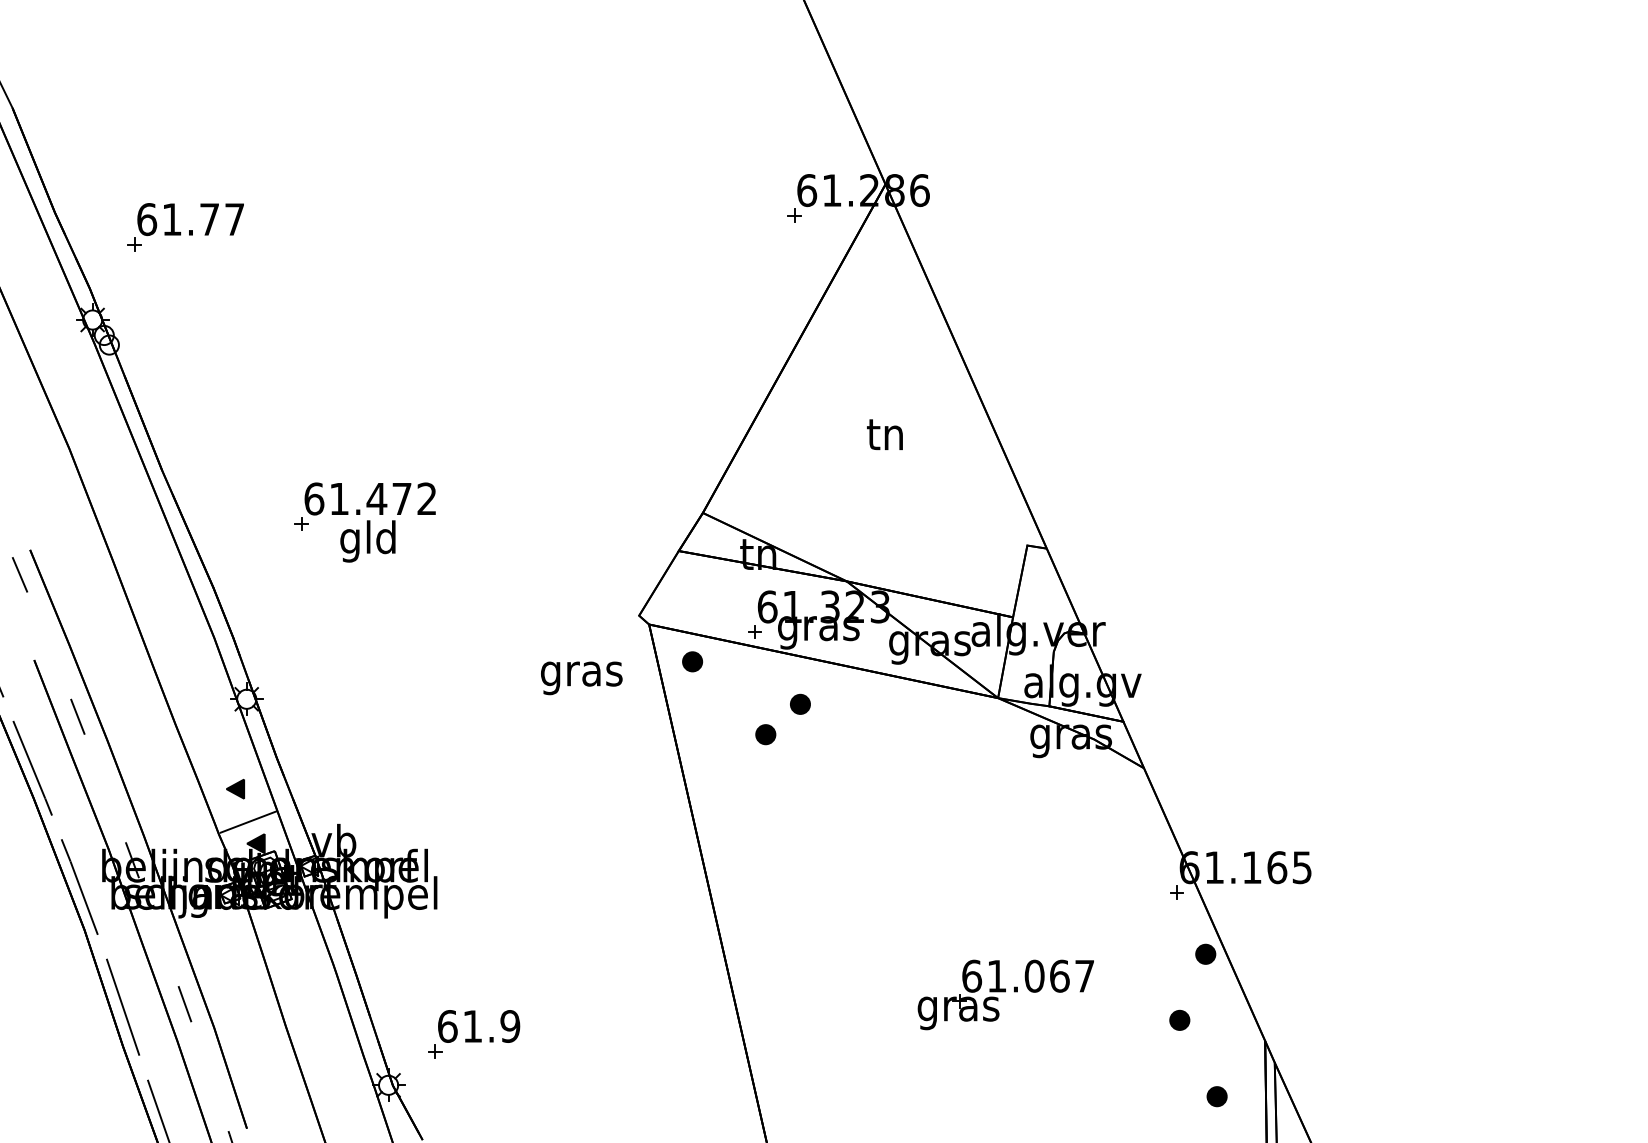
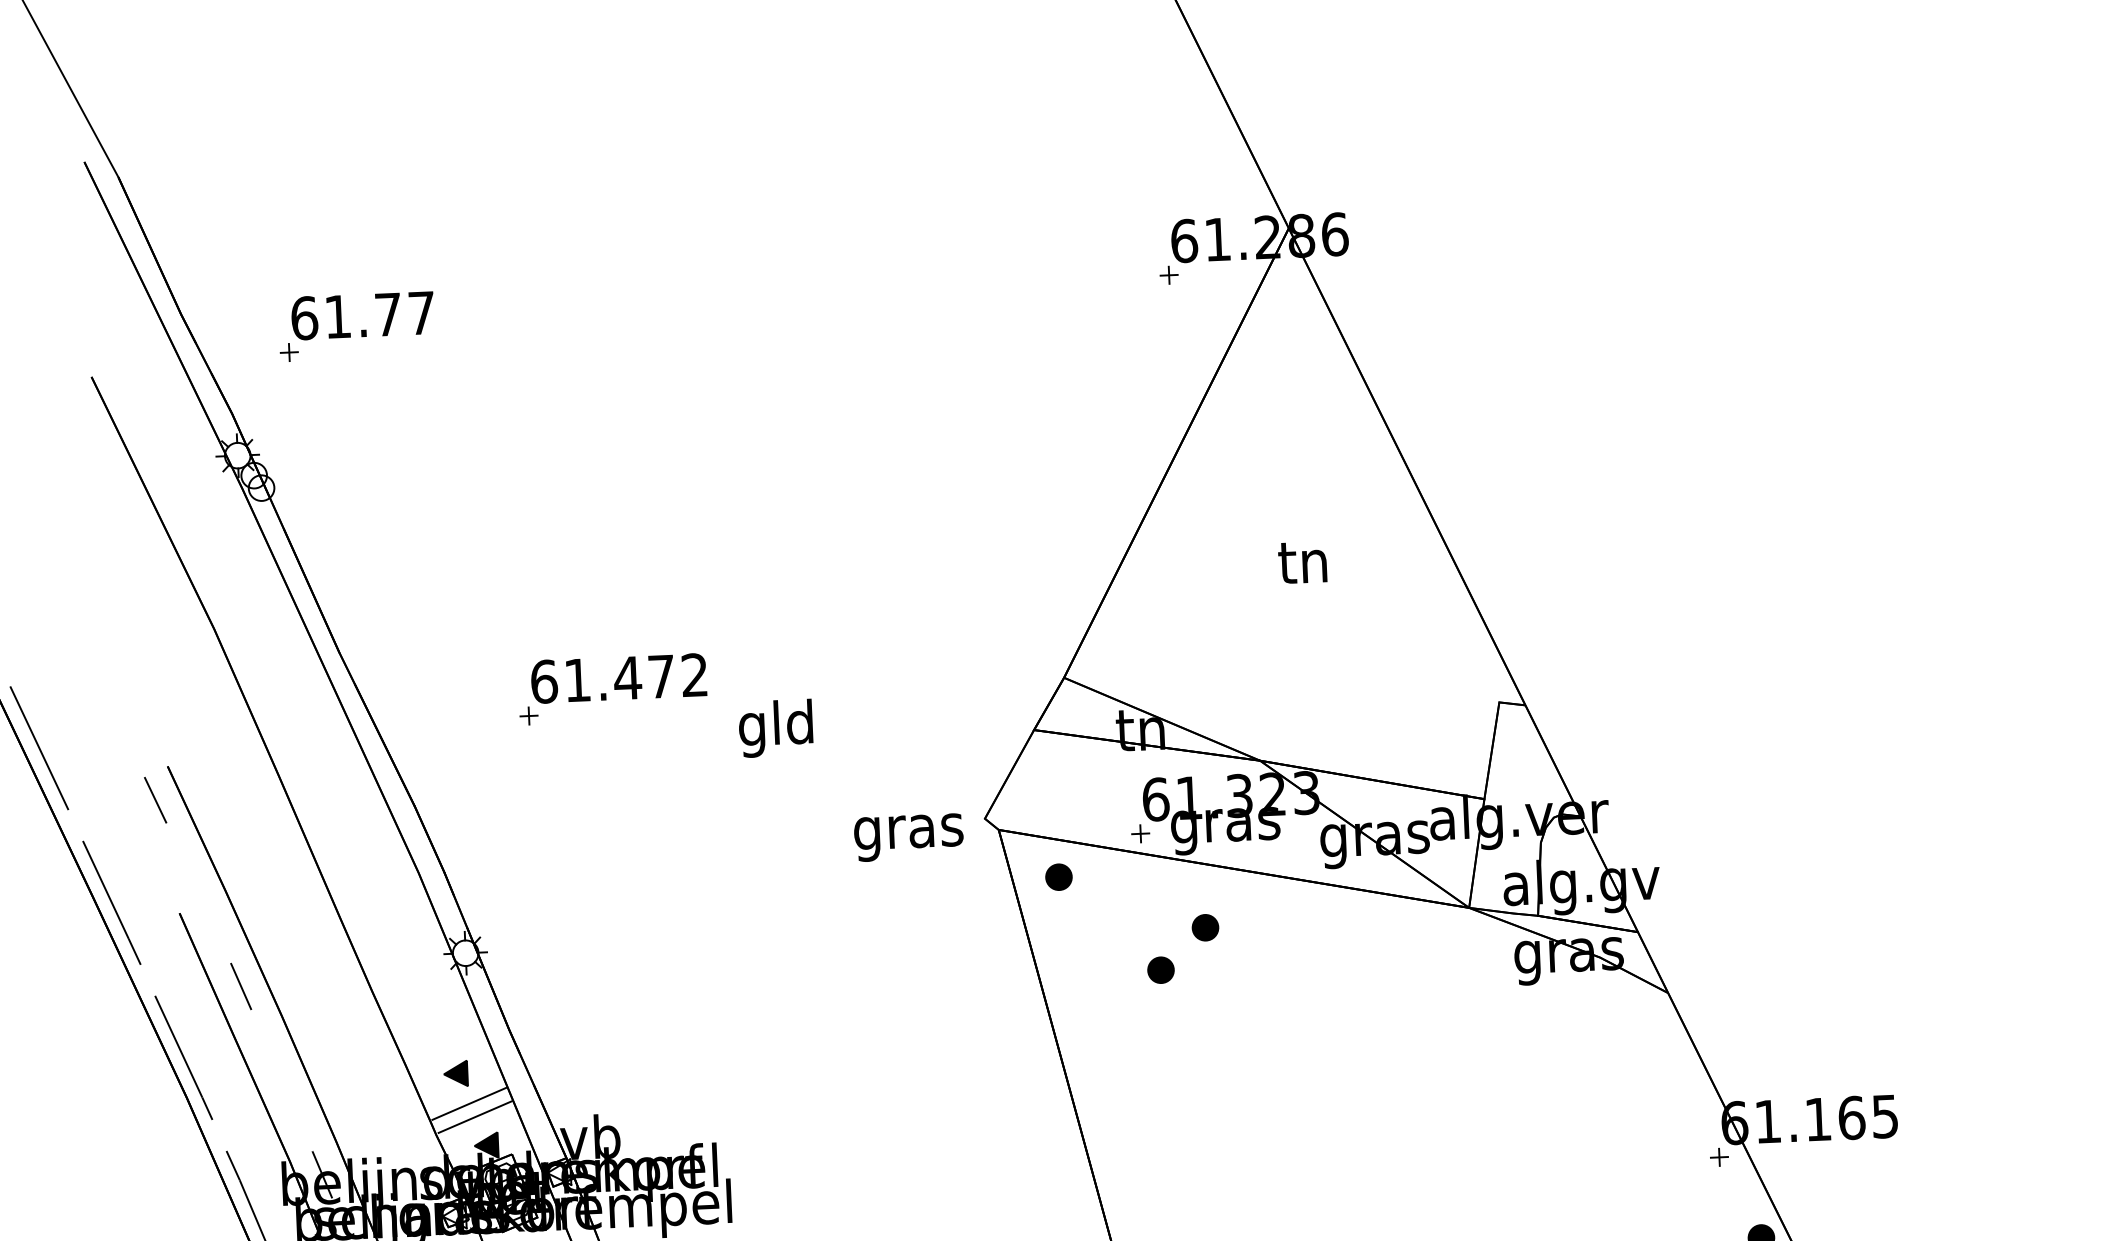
text: (367, 541) -> (775, 728), moved
text: (581, 678) -> (908, 837), moved
line: (244, 811) -> (469, 1103), added

